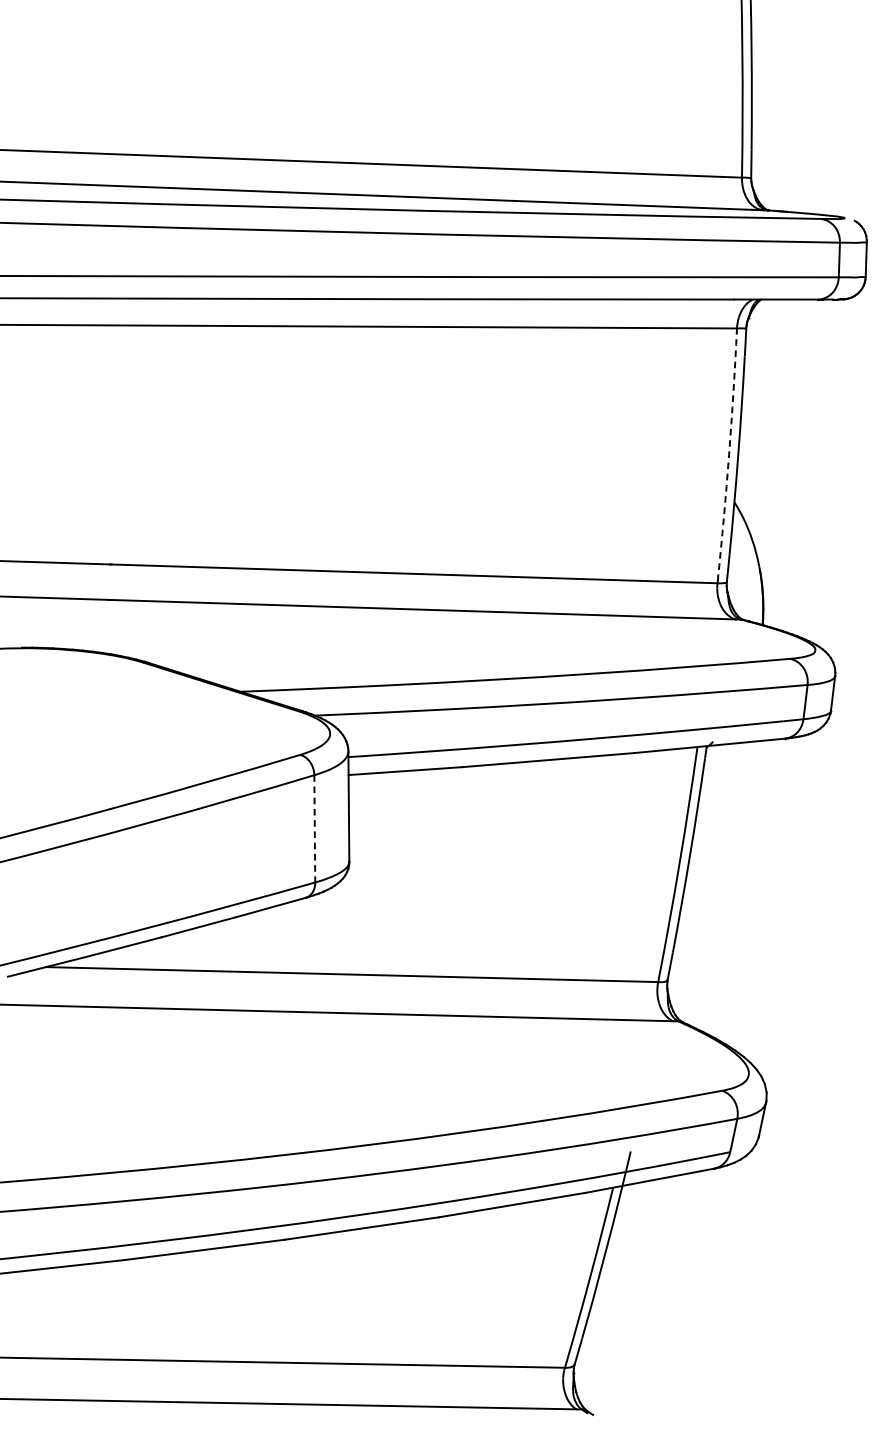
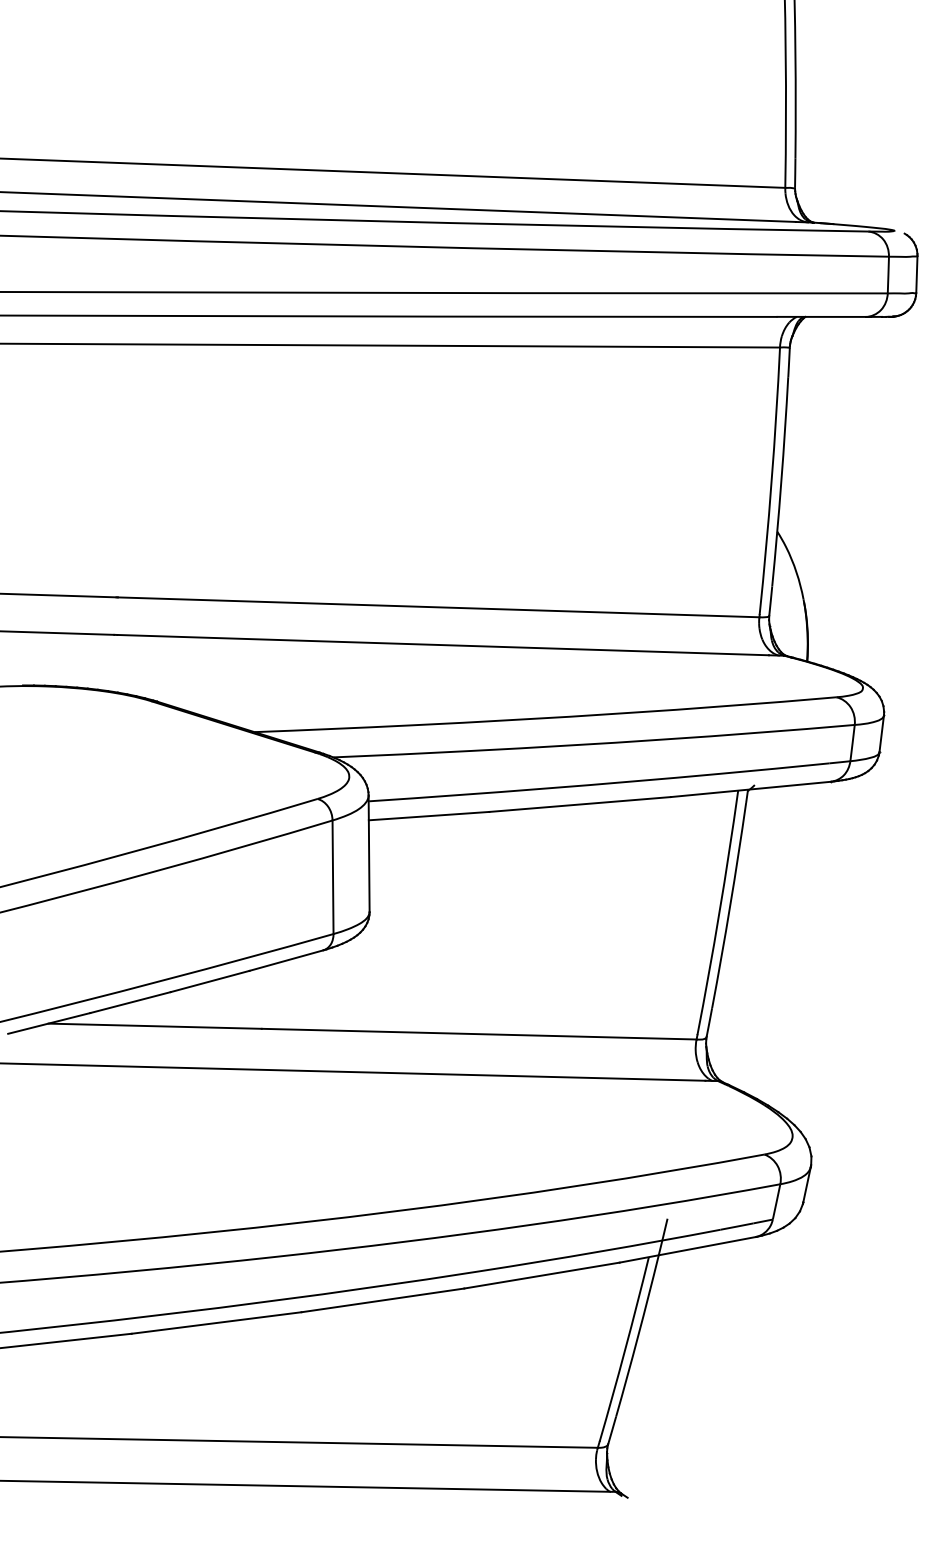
arc: (728, 455) -> (771, 481), dashed -> solid
line: (315, 829) -> (333, 877), dashed -> solid

